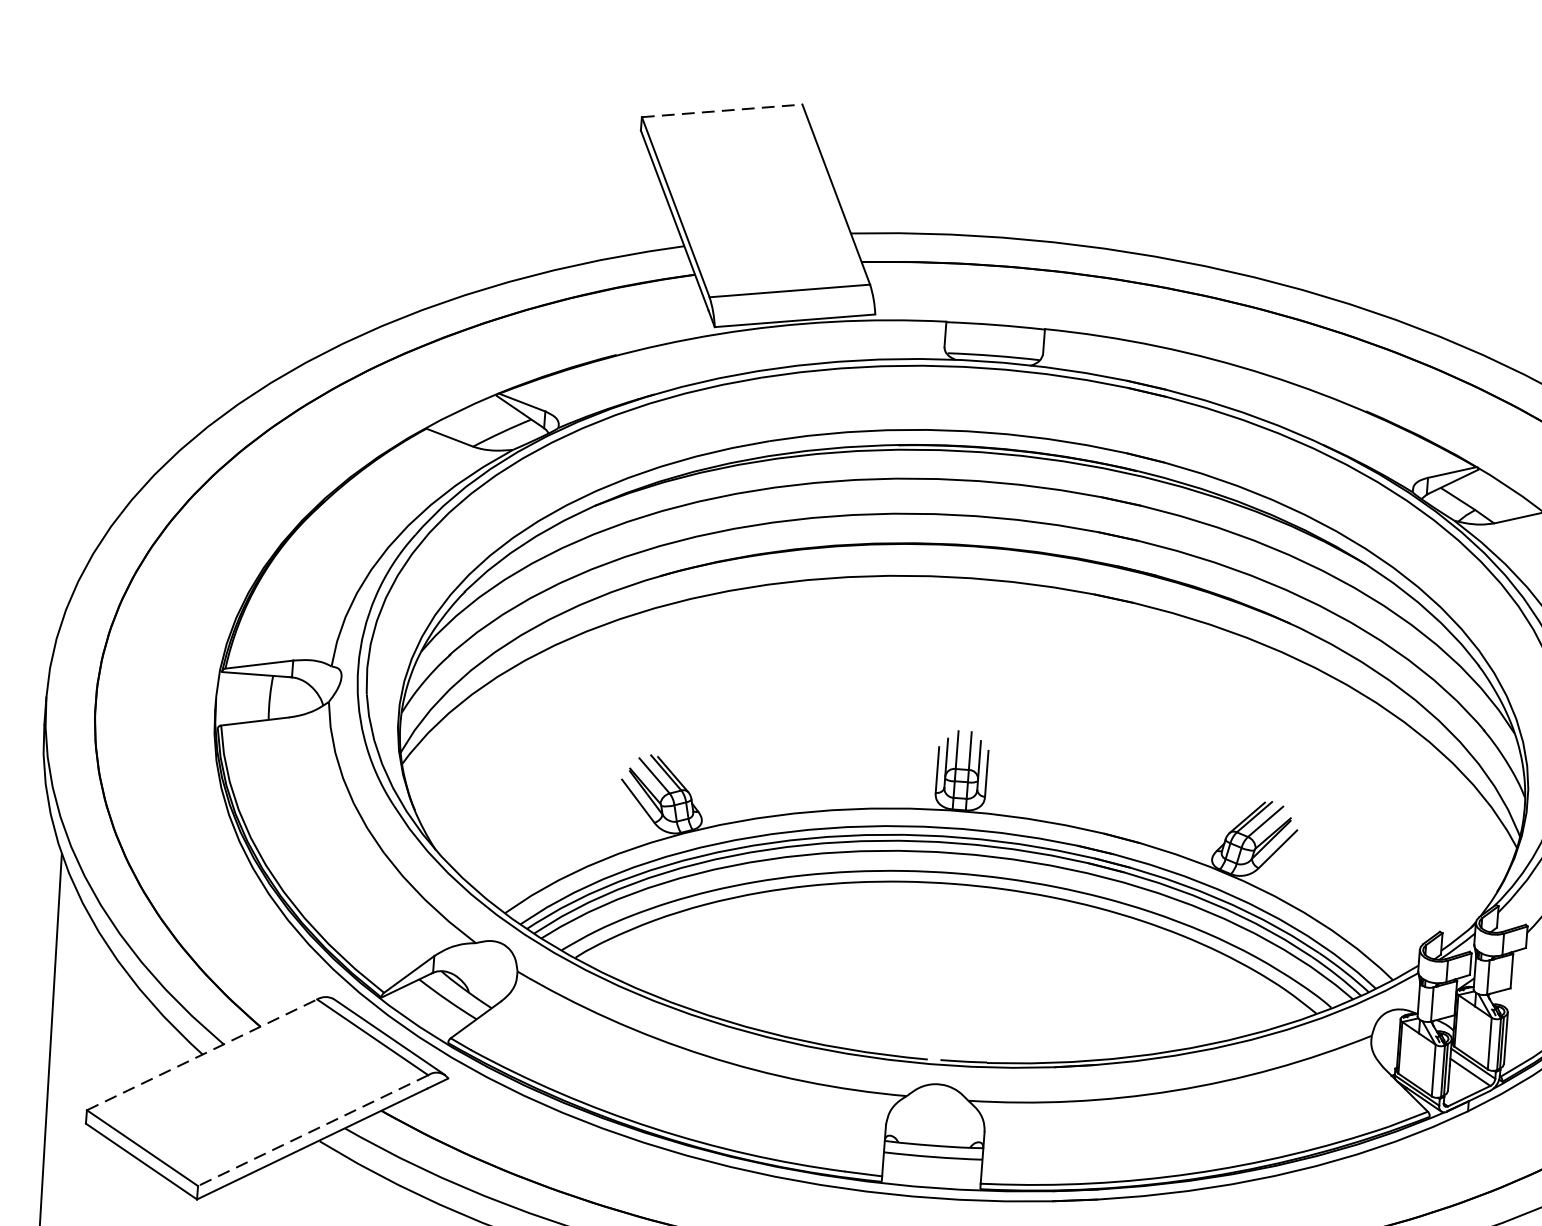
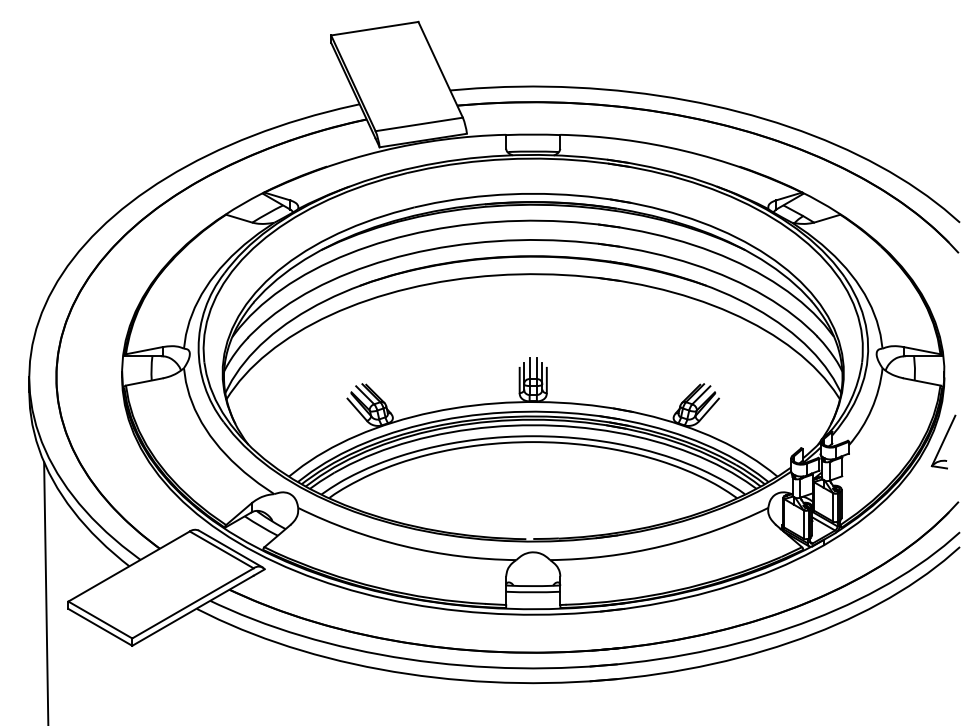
line: (723, 110) -> (375, 28), dashed -> solid
line: (202, 1054) -> (129, 566), dashed -> solid
line: (312, 1130) -> (192, 603), dashed -> solid

